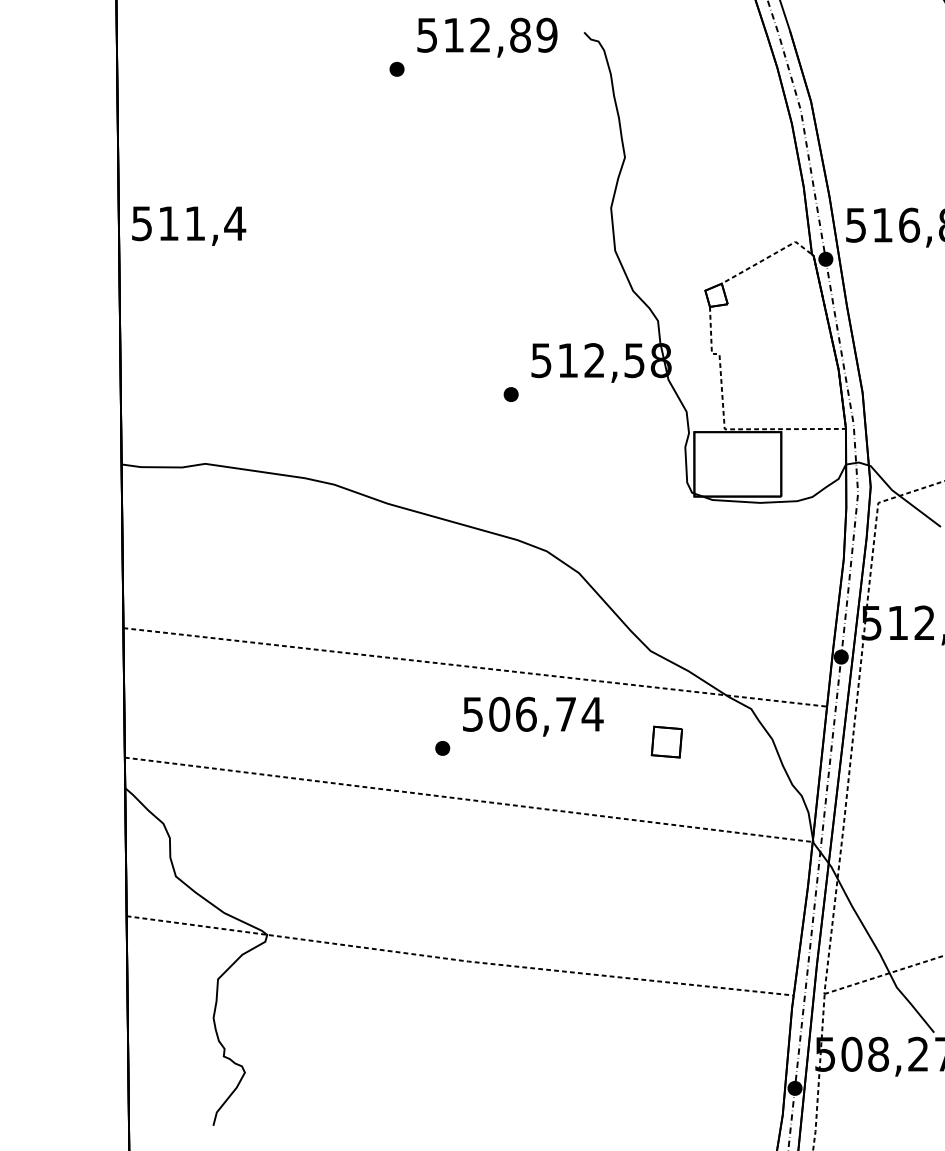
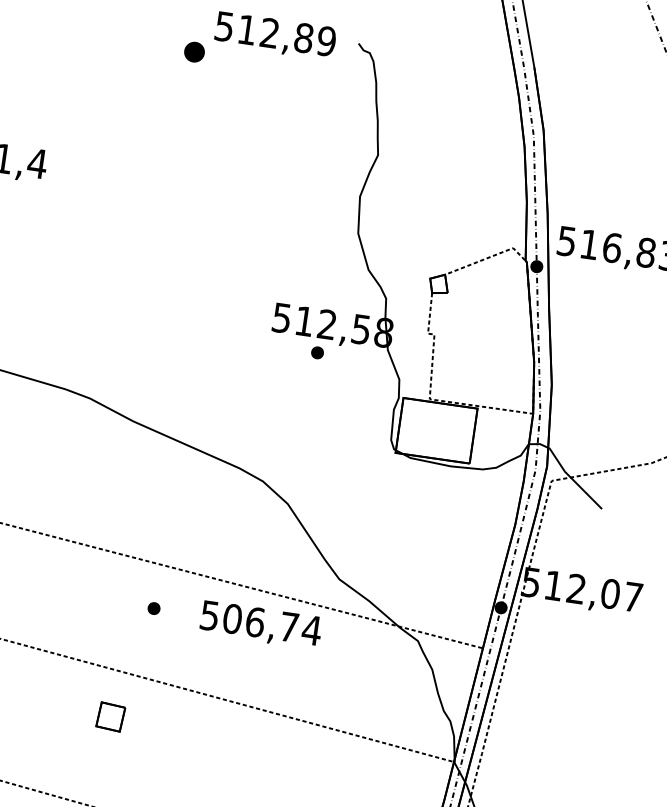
part: (396, 68) -> (194, 51), size x1.6
part: (510, 394) -> (316, 352), moved
text: (533, 716) -> (261, 624), moved
part: (666, 741) -> (110, 716), moved
part: (442, 748) -> (153, 608), moved

